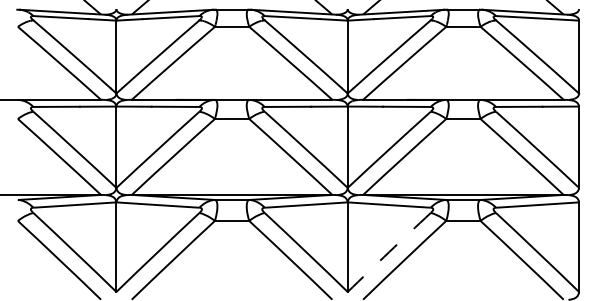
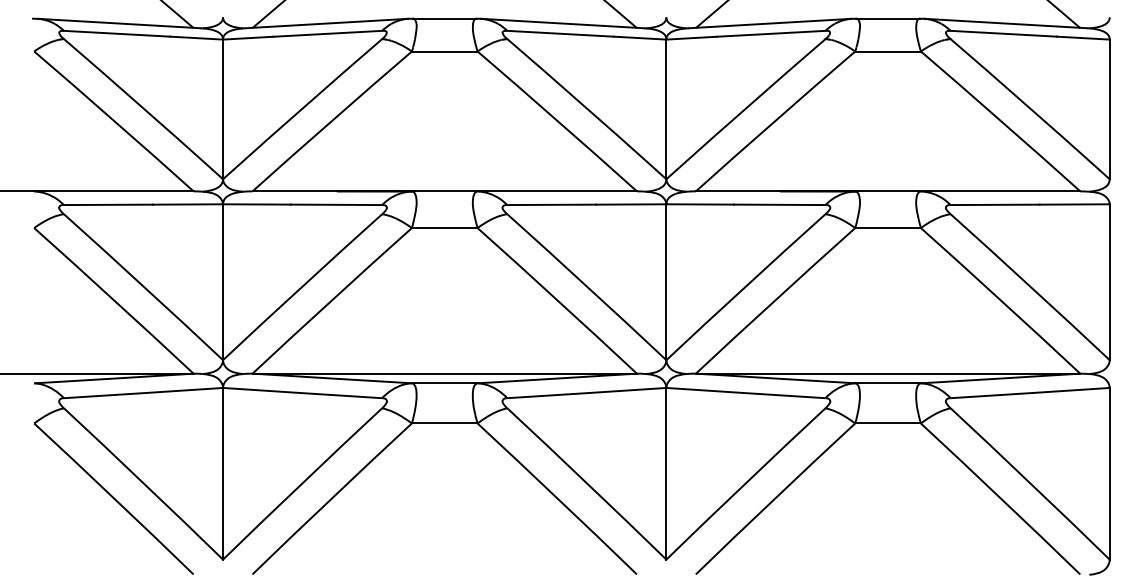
arc: (389, 252) -> (746, 483), dashed -> solid

